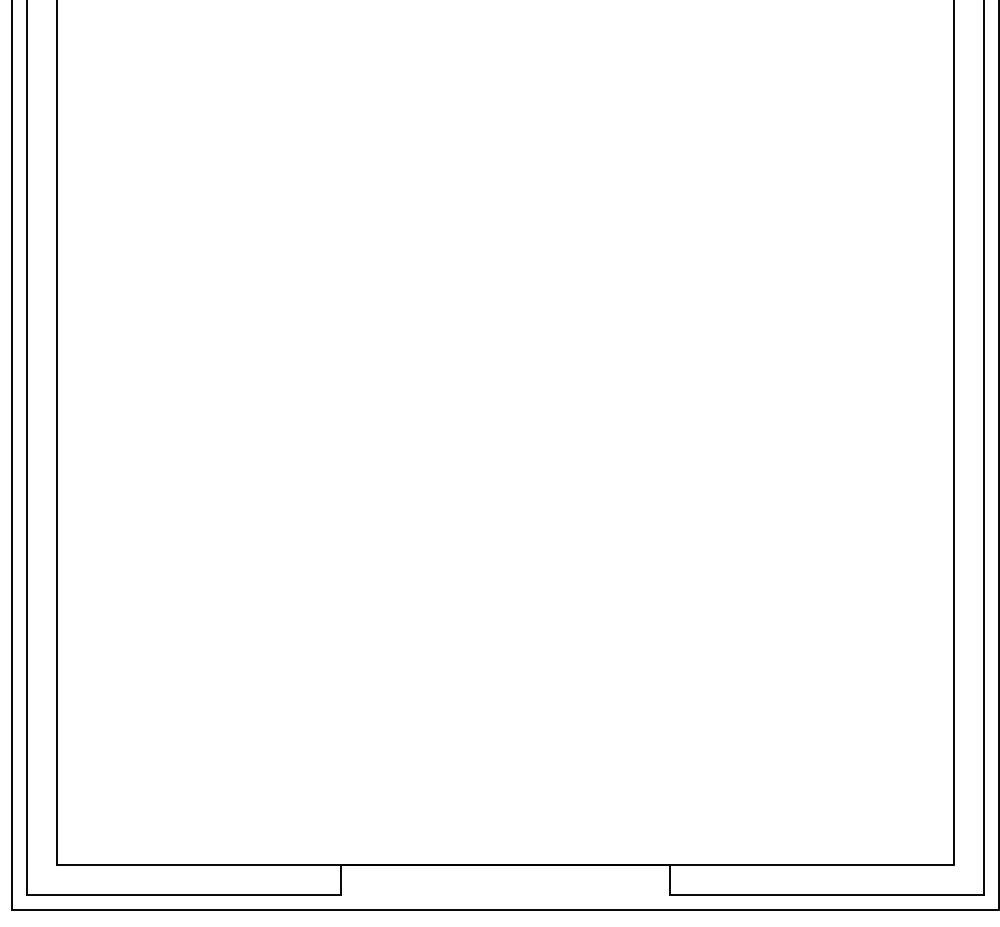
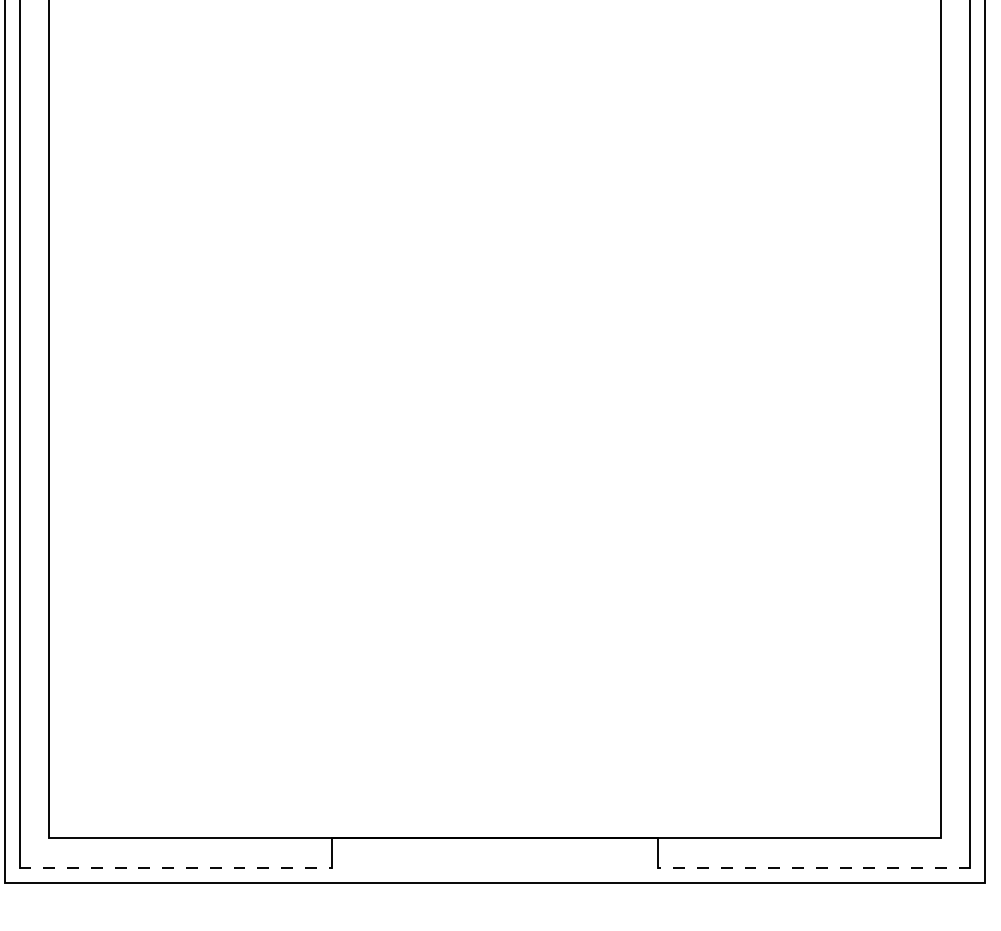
line: (183, 894) -> (175, 867), solid -> dashed
line: (826, 894) -> (814, 867), solid -> dashed

